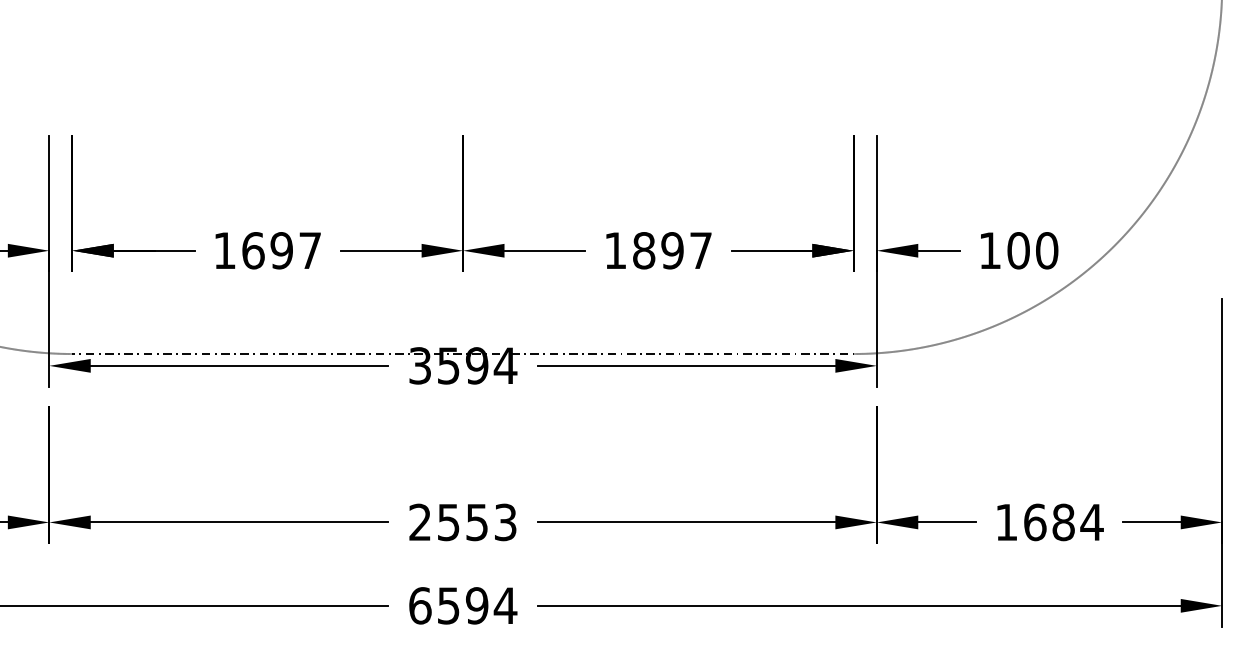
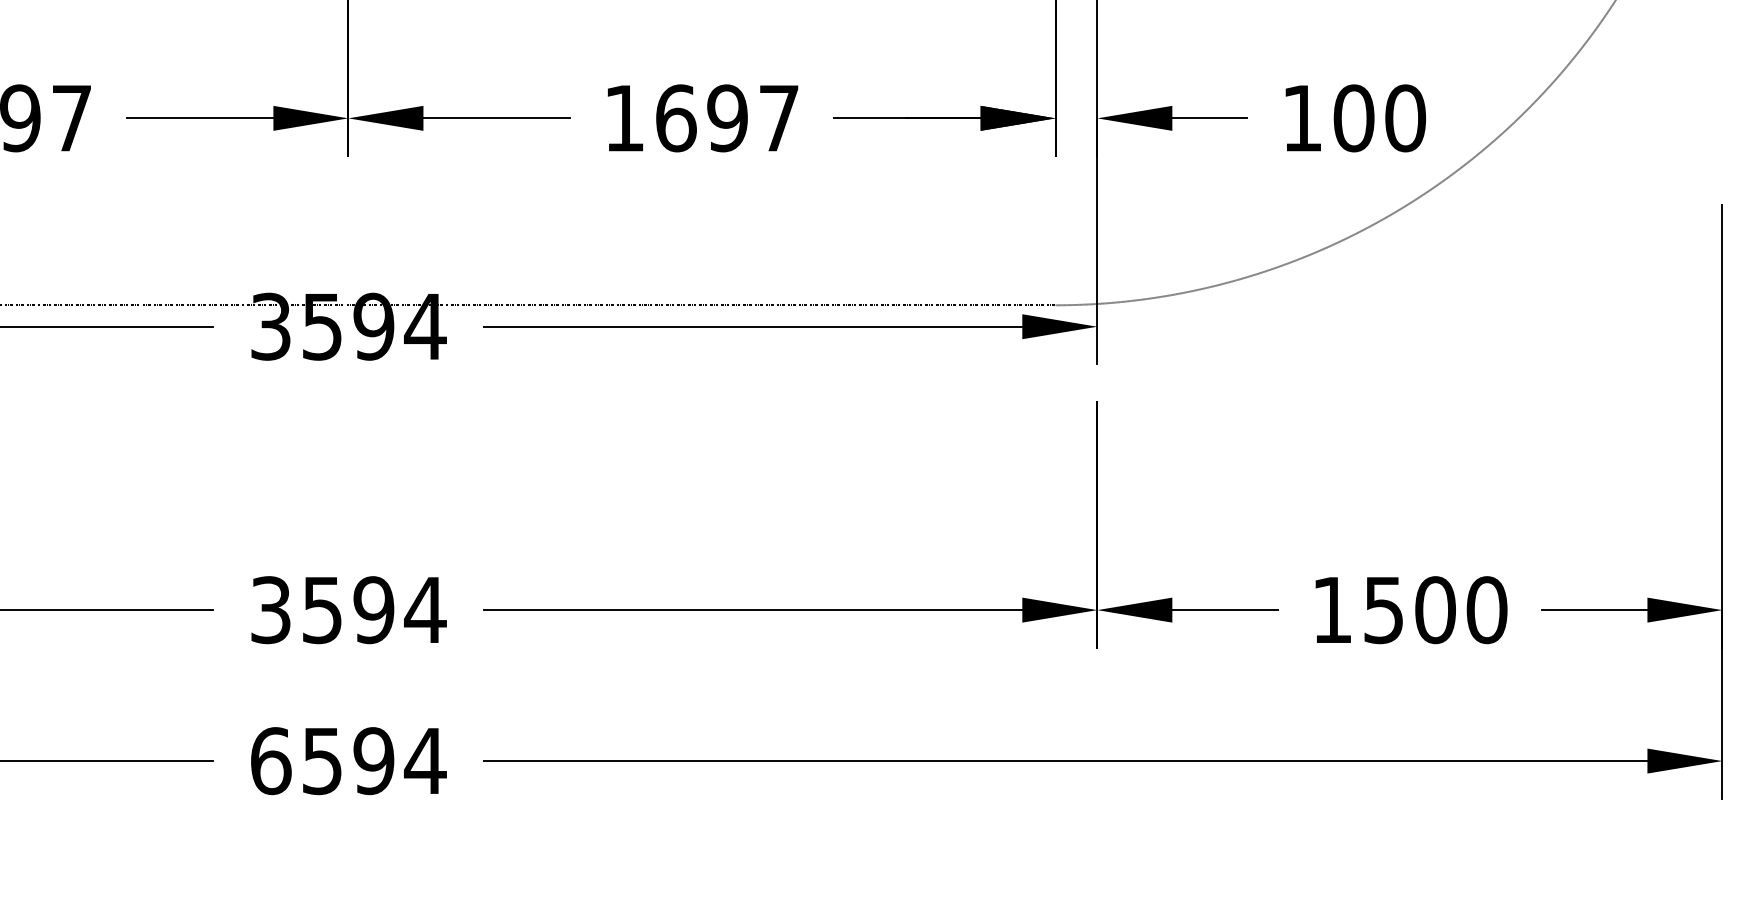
text: (644, 250) -> (676, 117), 1897 -> 1697
text: (463, 522) -> (349, 610), 2553 -> 3594
text: (1063, 522) -> (1435, 610), 1684 -> 1500

